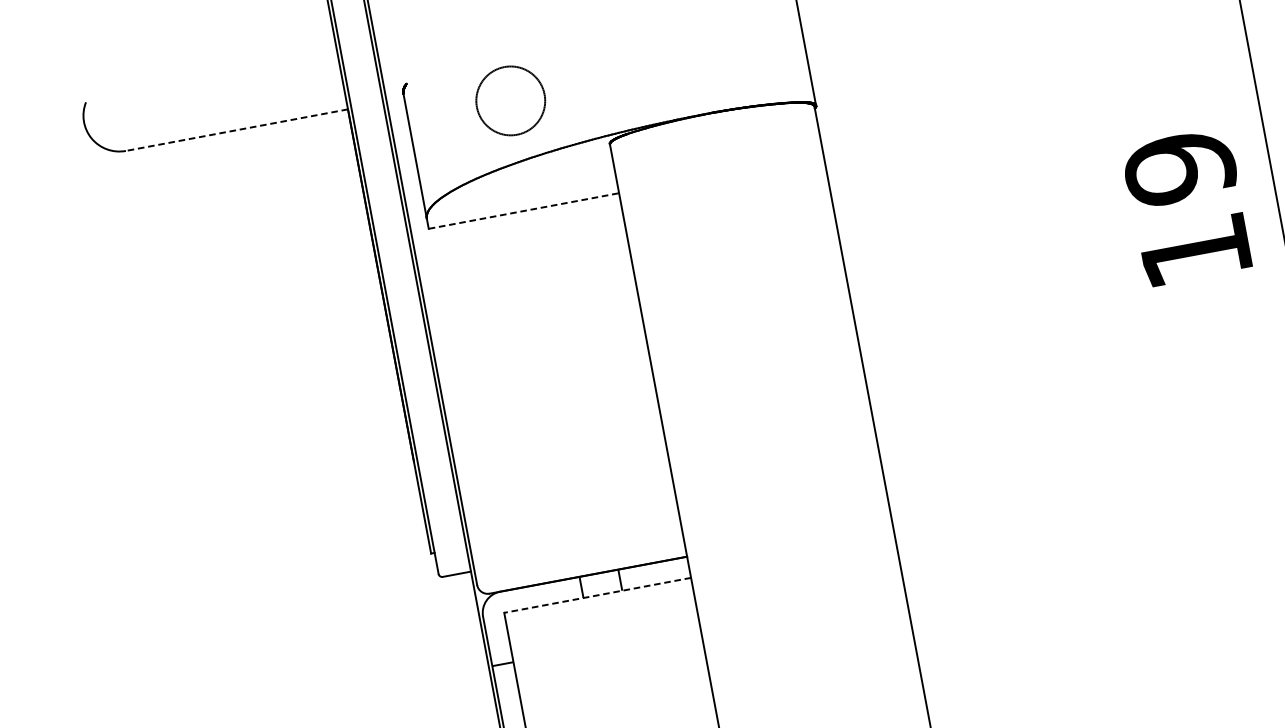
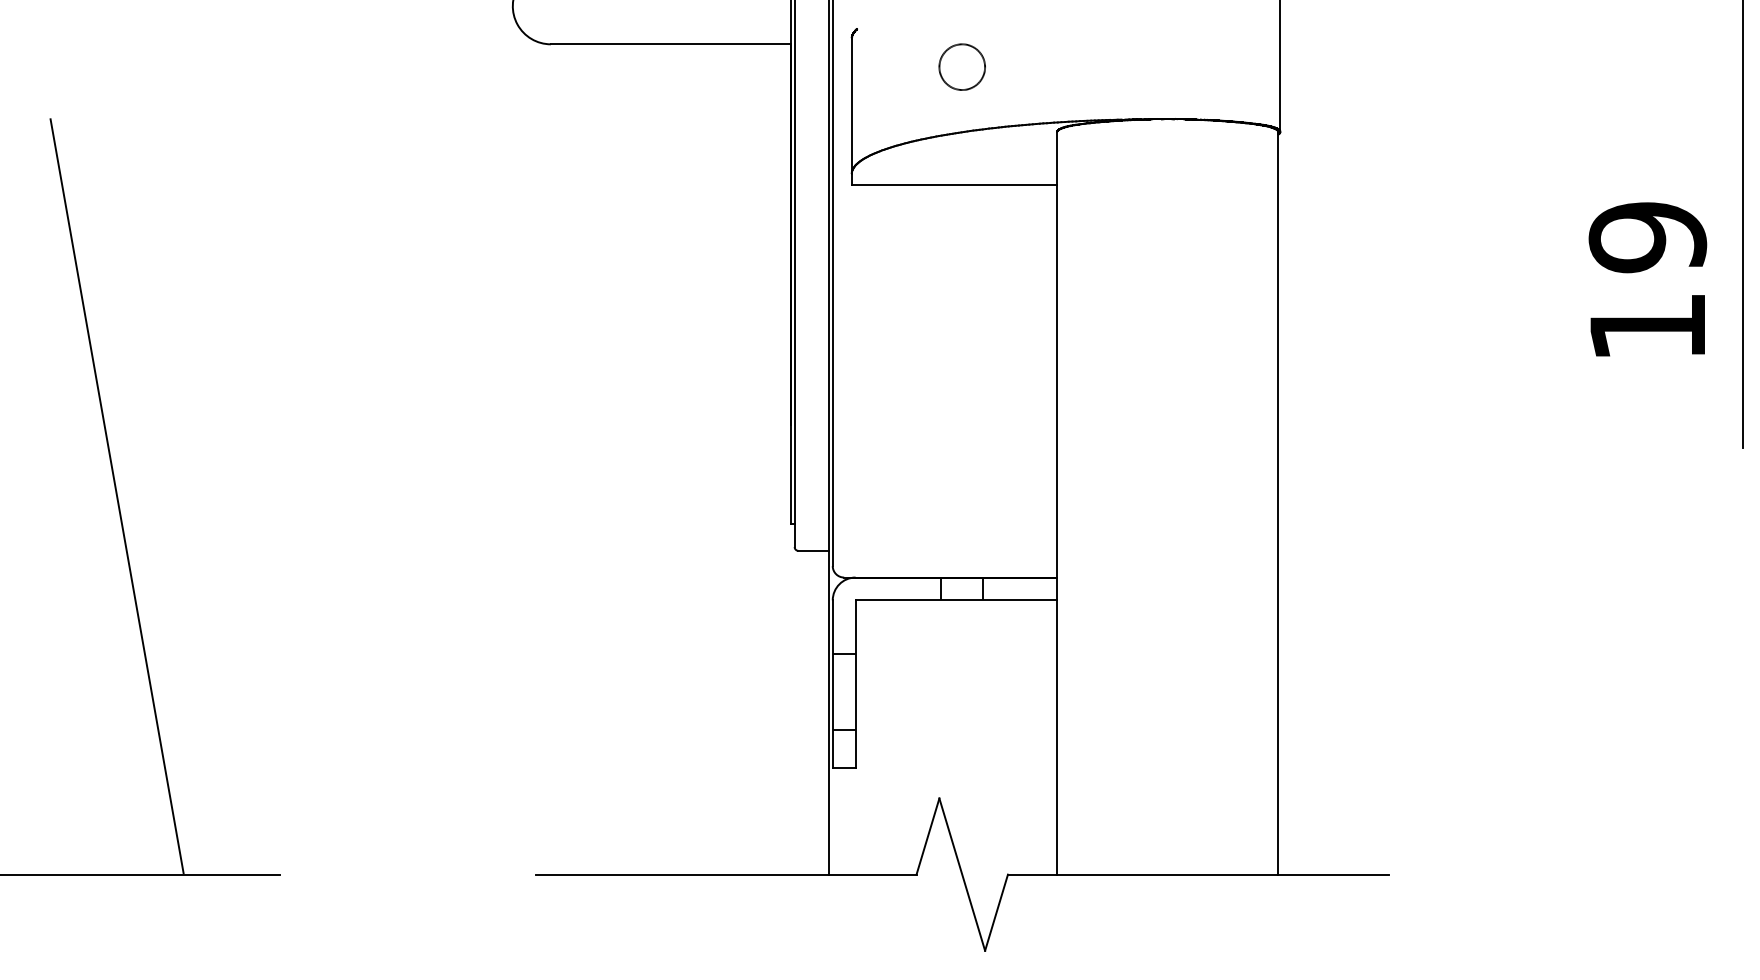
circle: (509, 100) -> (961, 66), size x0.62
line: (236, 130) -> (670, 44), dashed -> solid
text: (1186, 207) -> (1647, 279), moved
line: (523, 210) -> (954, 184), dashed -> solid
line: (597, 595) -> (956, 600), dashed -> solid

